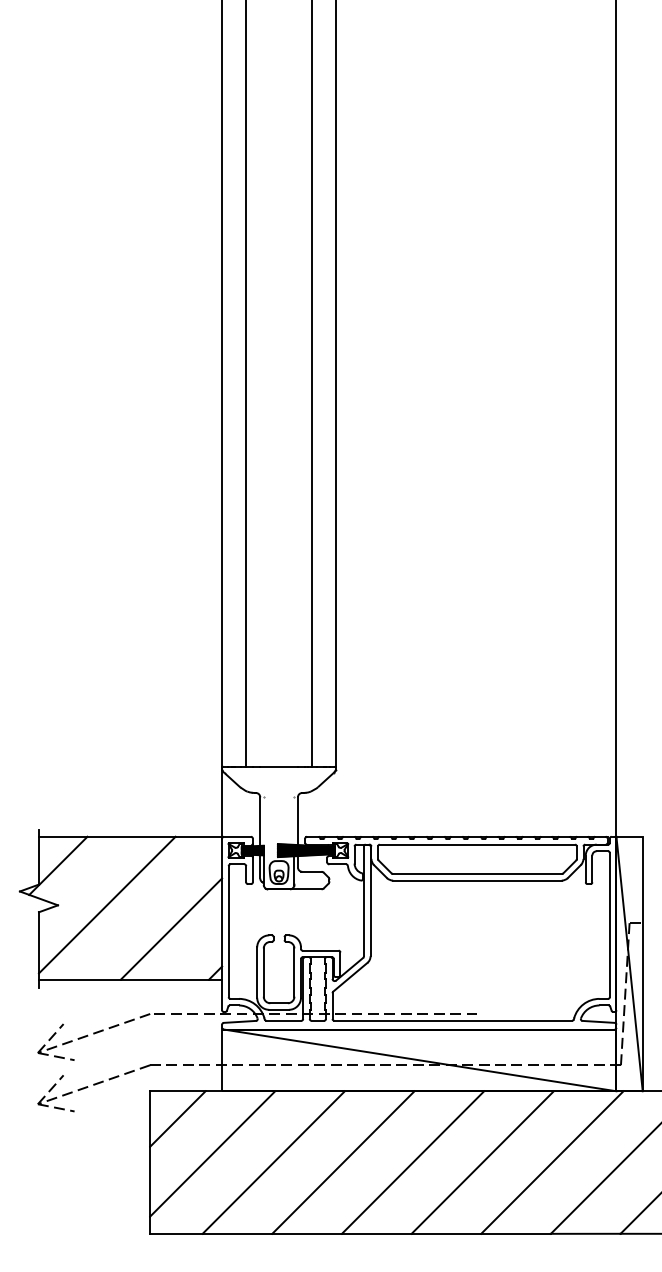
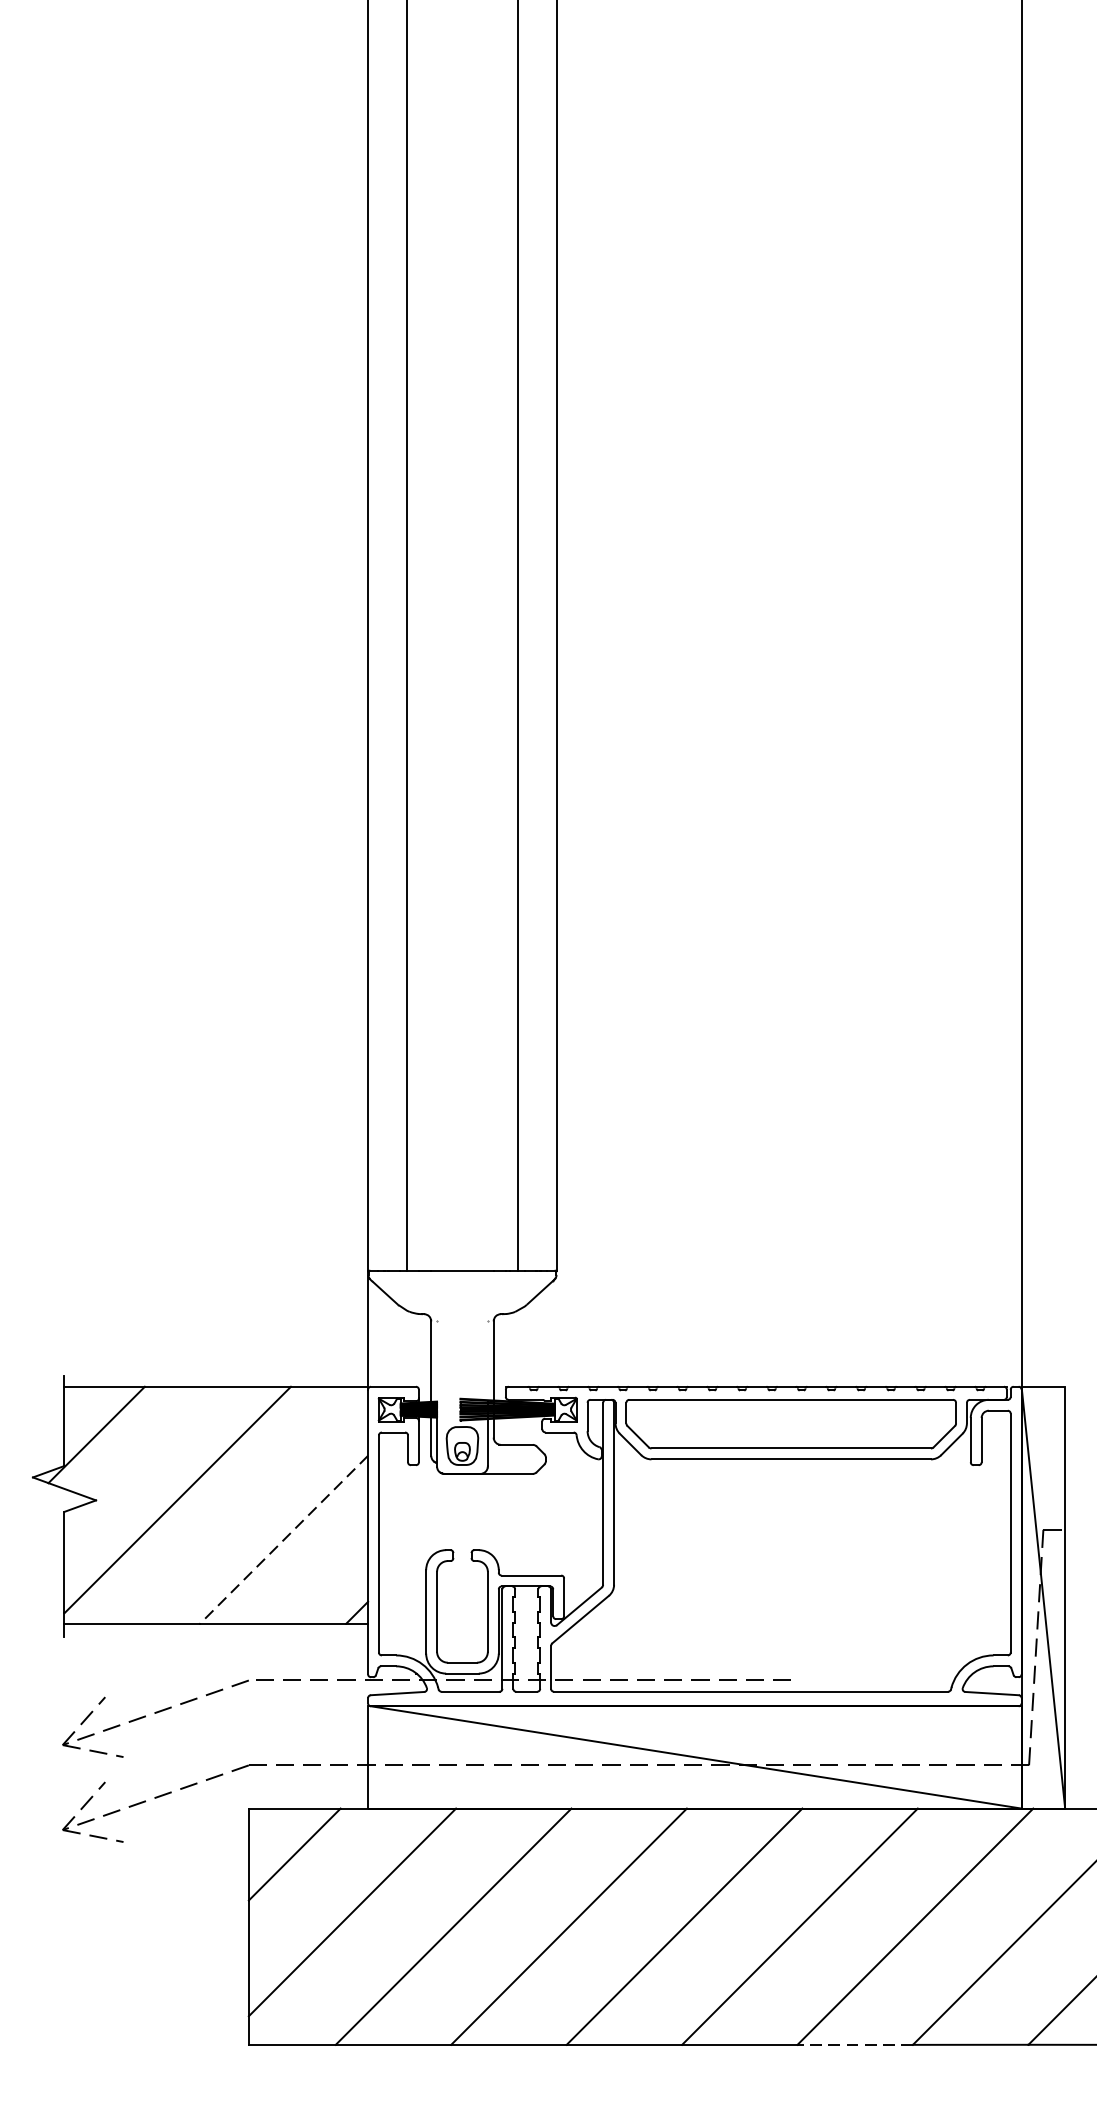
line: (171, 929) -> (284, 1540), solid -> dashed
line: (516, 1233) -> (855, 2044), solid -> dashed

